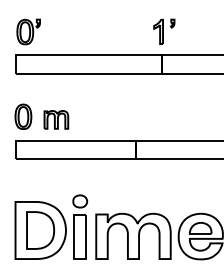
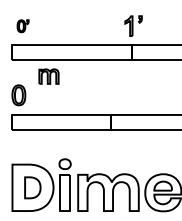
part: (28, 31) -> (23, 25), size x0.6
part: (56, 119) -> (49, 76), moved
part: (40, 230) -> (32, 187), size x0.7

